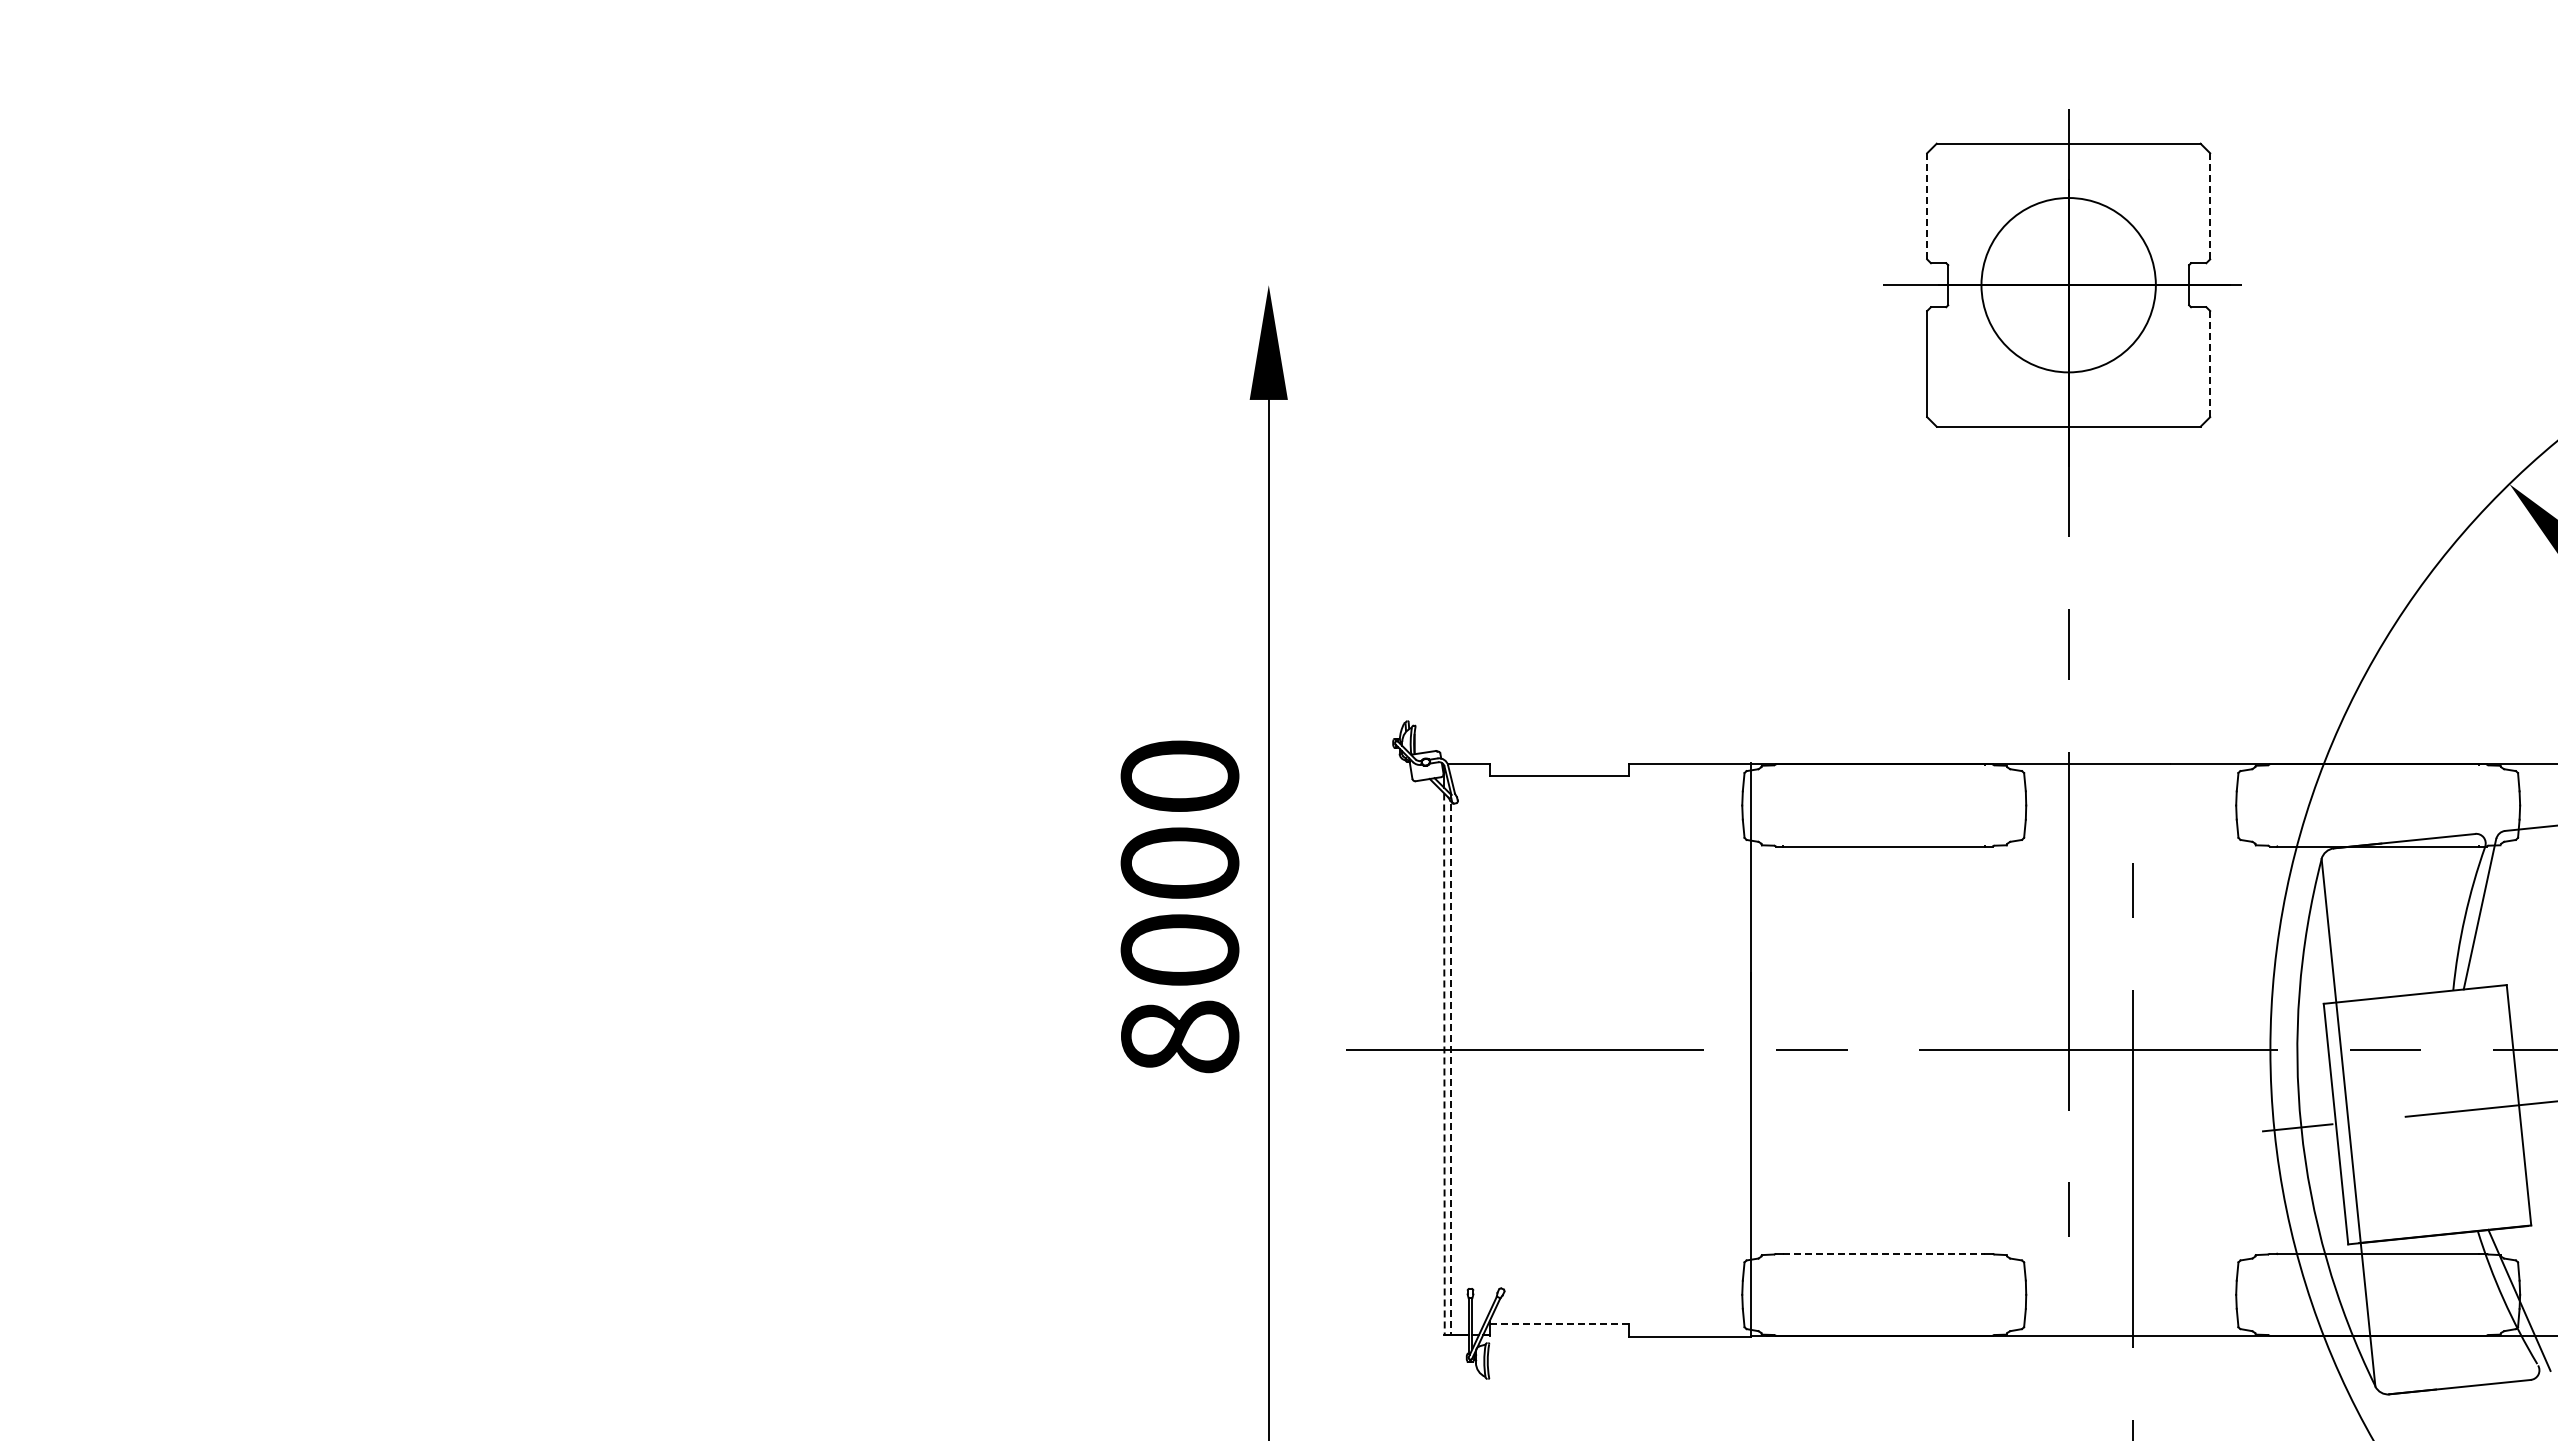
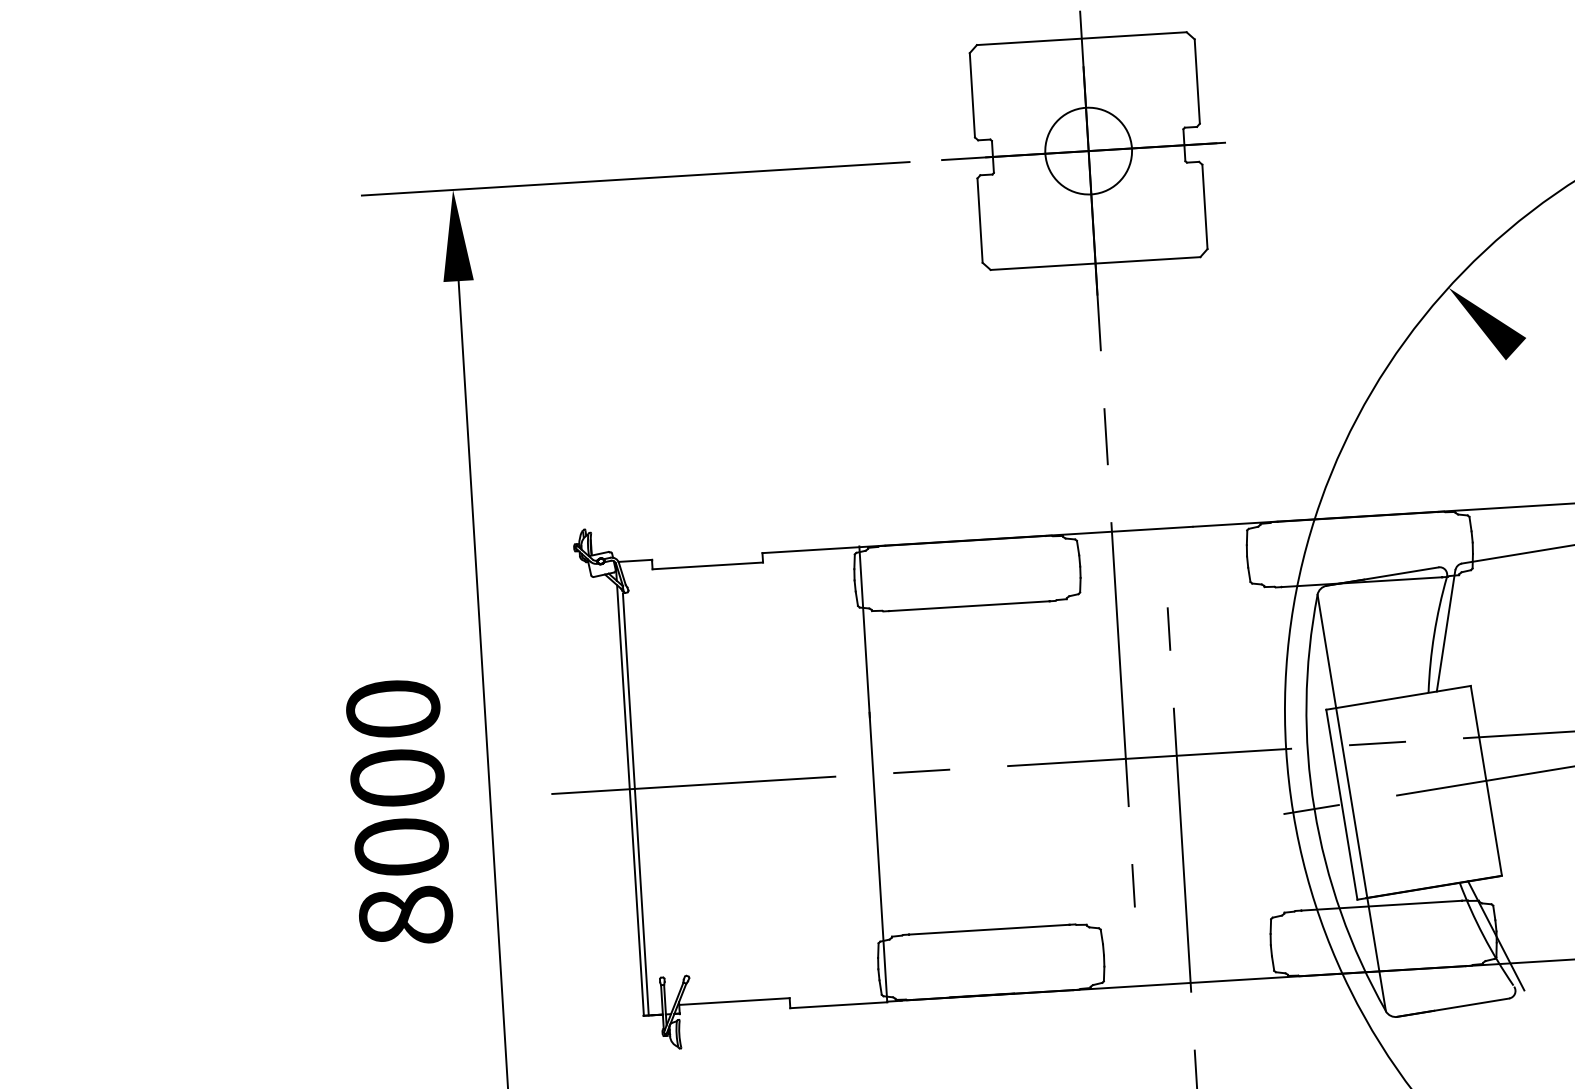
line: (1927, 205) -> (972, 94), dashed -> solid
line: (2210, 206) -> (1197, 81), dashed -> solid
circle: (2068, 284) -> (1088, 150), size x0.62
line: (1498, 285) -> (635, 179), added
line: (2210, 364) -> (1205, 207), dashed -> solid
text: (1179, 906) -> (399, 812), moved
line: (1444, 1064) -> (630, 800), dashed -> solid
line: (1450, 1069) -> (635, 804), dashed -> solid
line: (1884, 1253) -> (989, 929), dashed -> solid
line: (1560, 1324) -> (735, 1001), dashed -> solid

